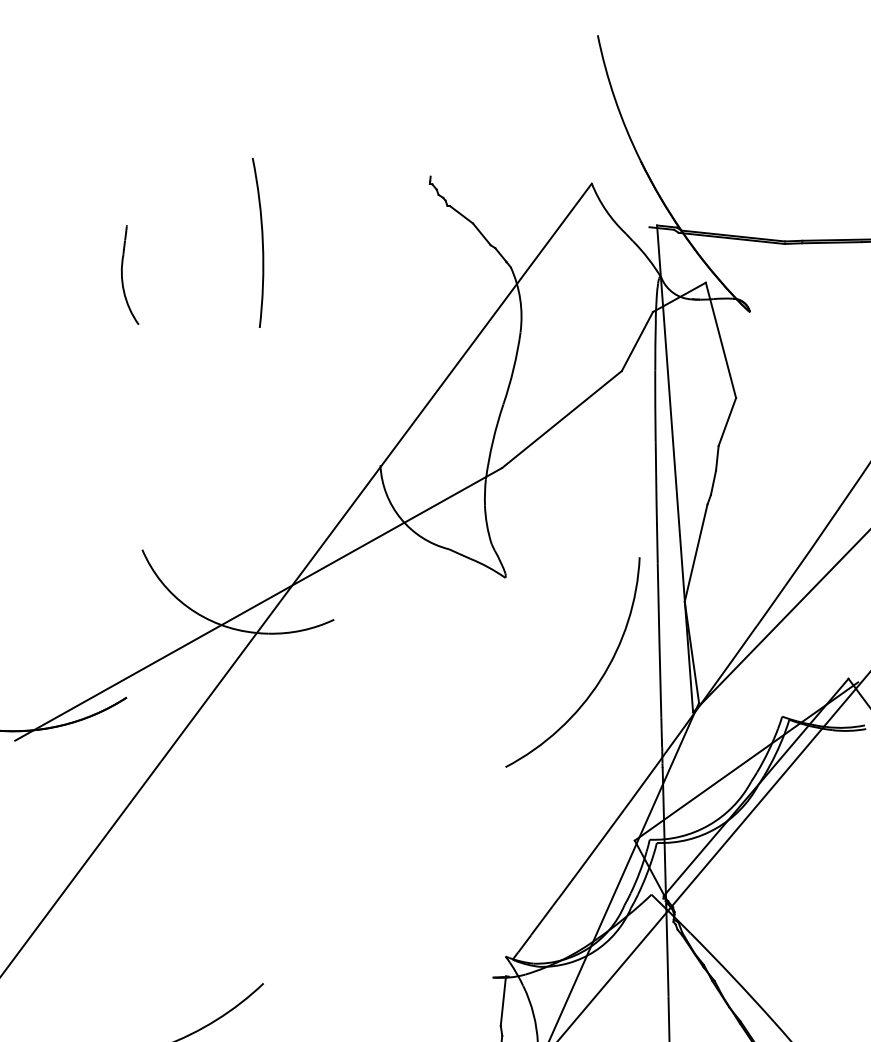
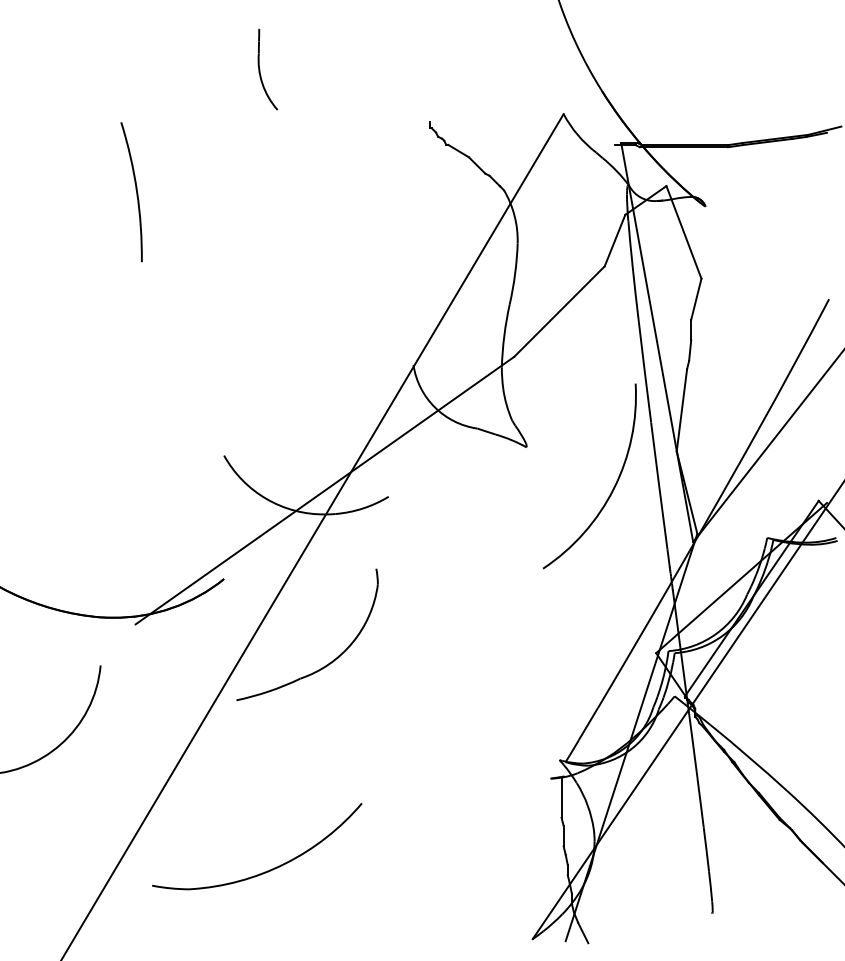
arc: (261, 241) -> (135, 190), moved
part: (123, 274) -> (260, 69), moved
arc: (598, 679) -> (612, 488), moved
part: (238, 812) -> (326, 664), added

